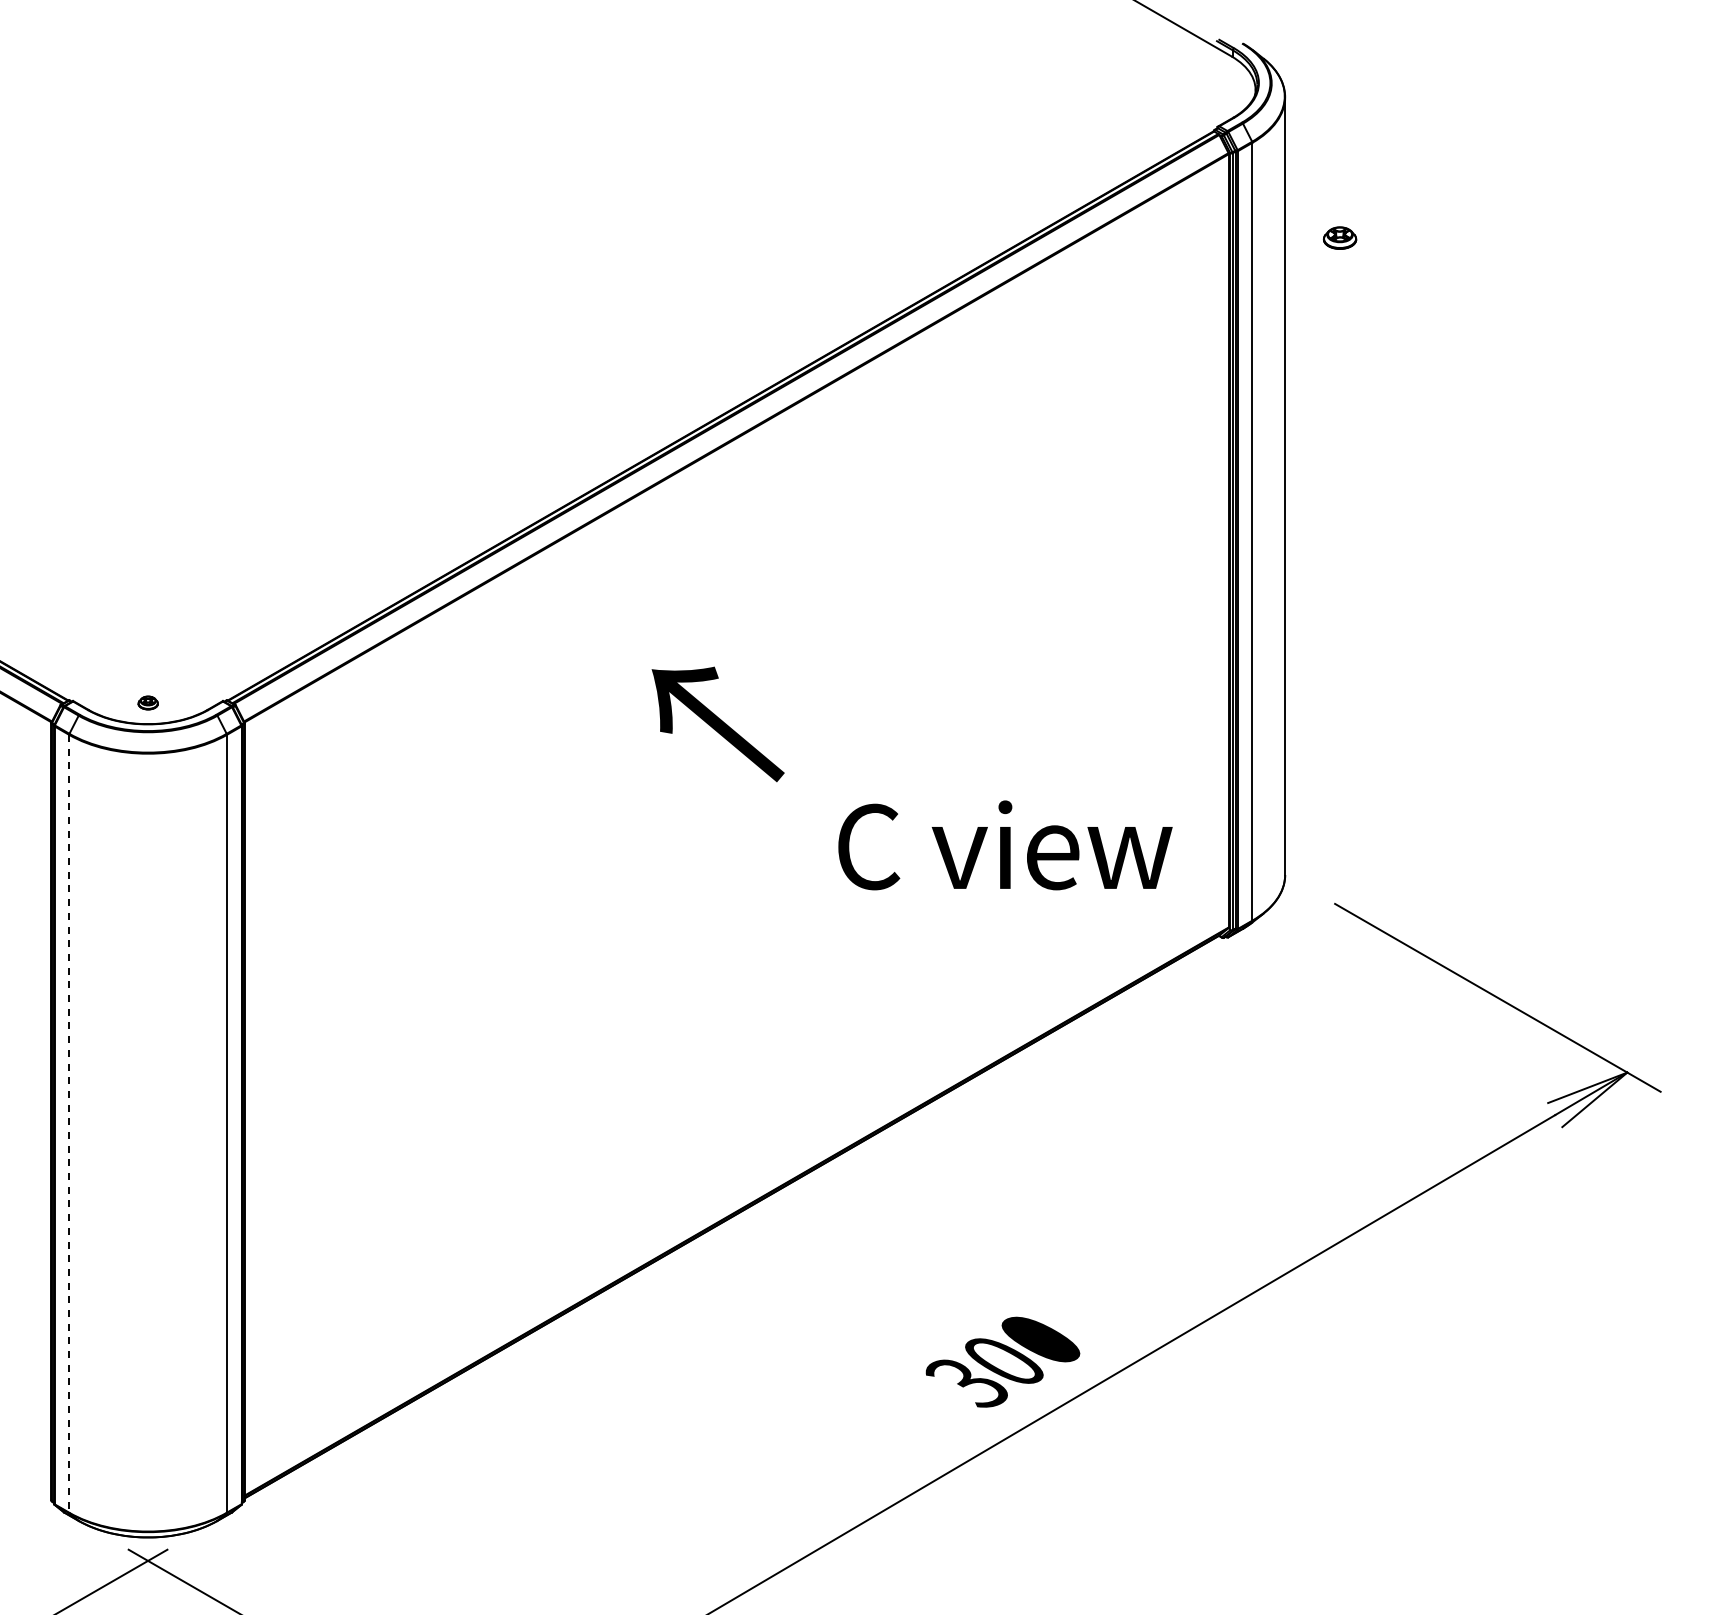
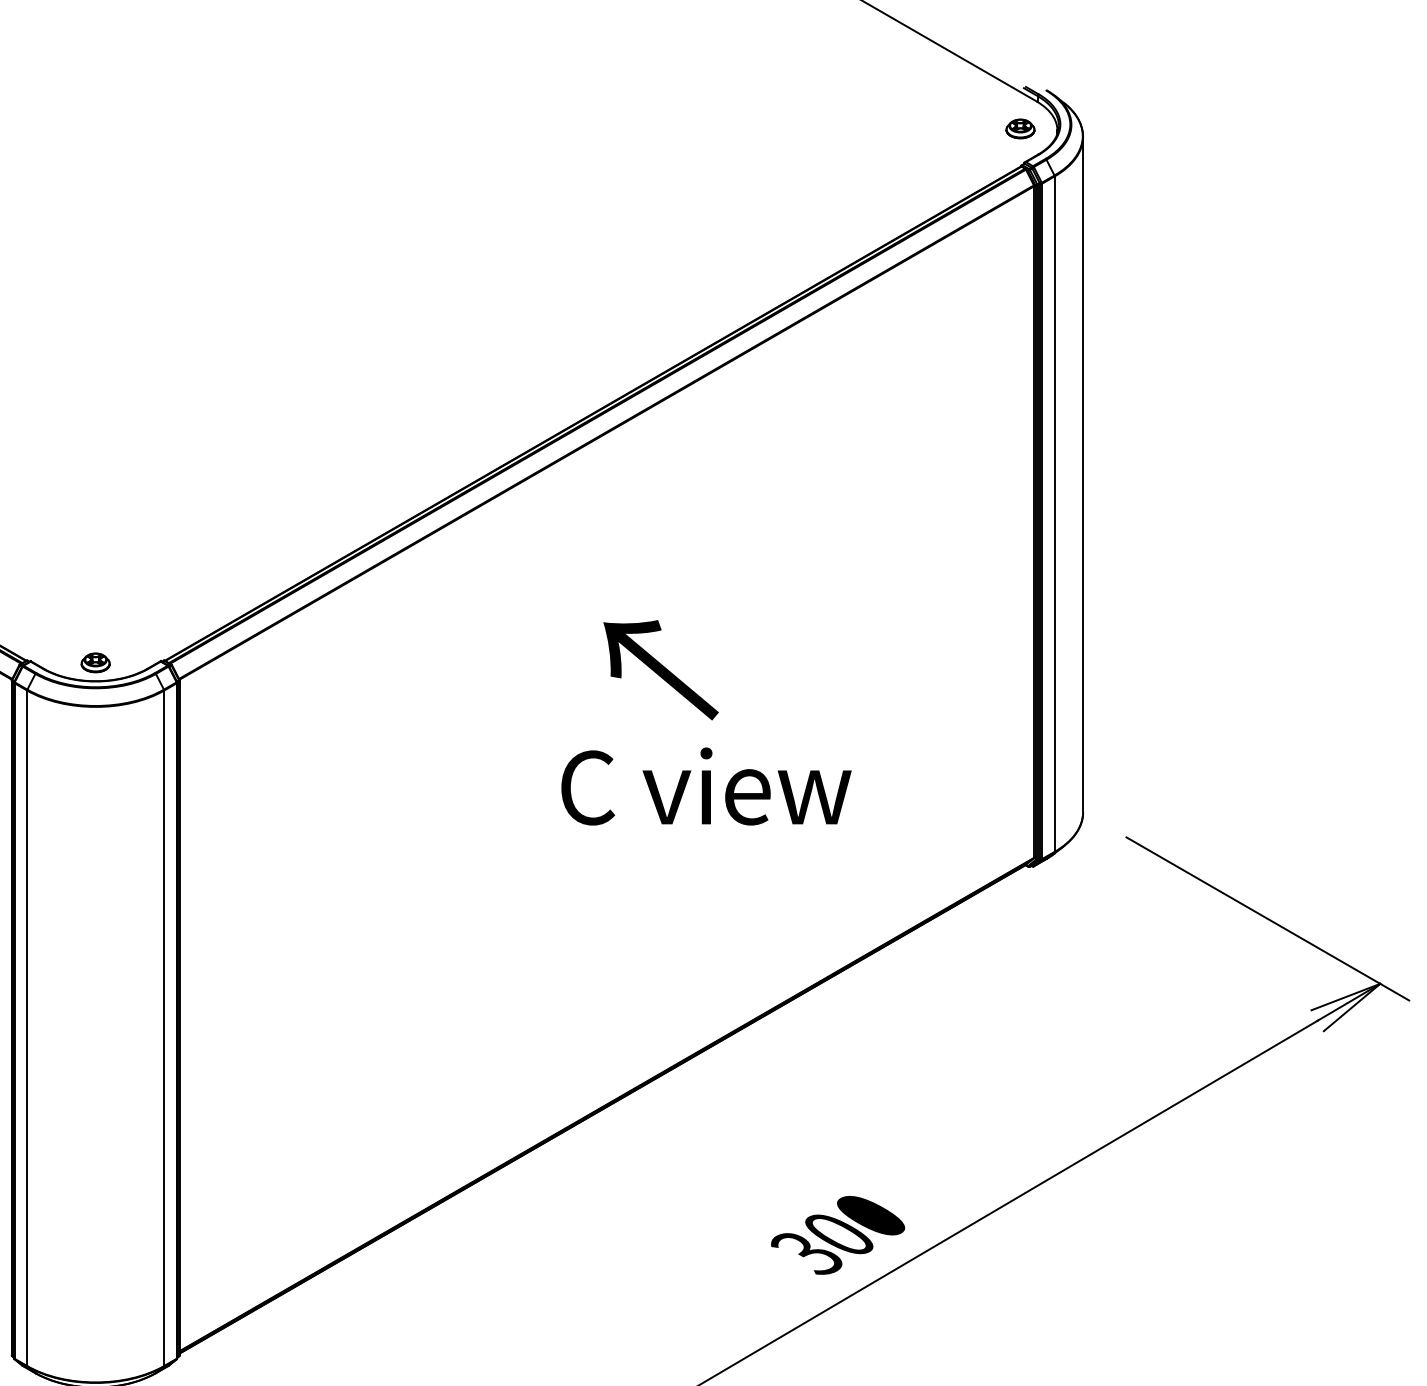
part: (1339, 237) -> (1020, 128), moved
part: (148, 702) -> (96, 662), size x1.67
text: (717, 724) -> (660, 670), moved
text: (1005, 845) -> (706, 786), moved
line: (69, 1123) -> (27, 1028), dashed -> solid

